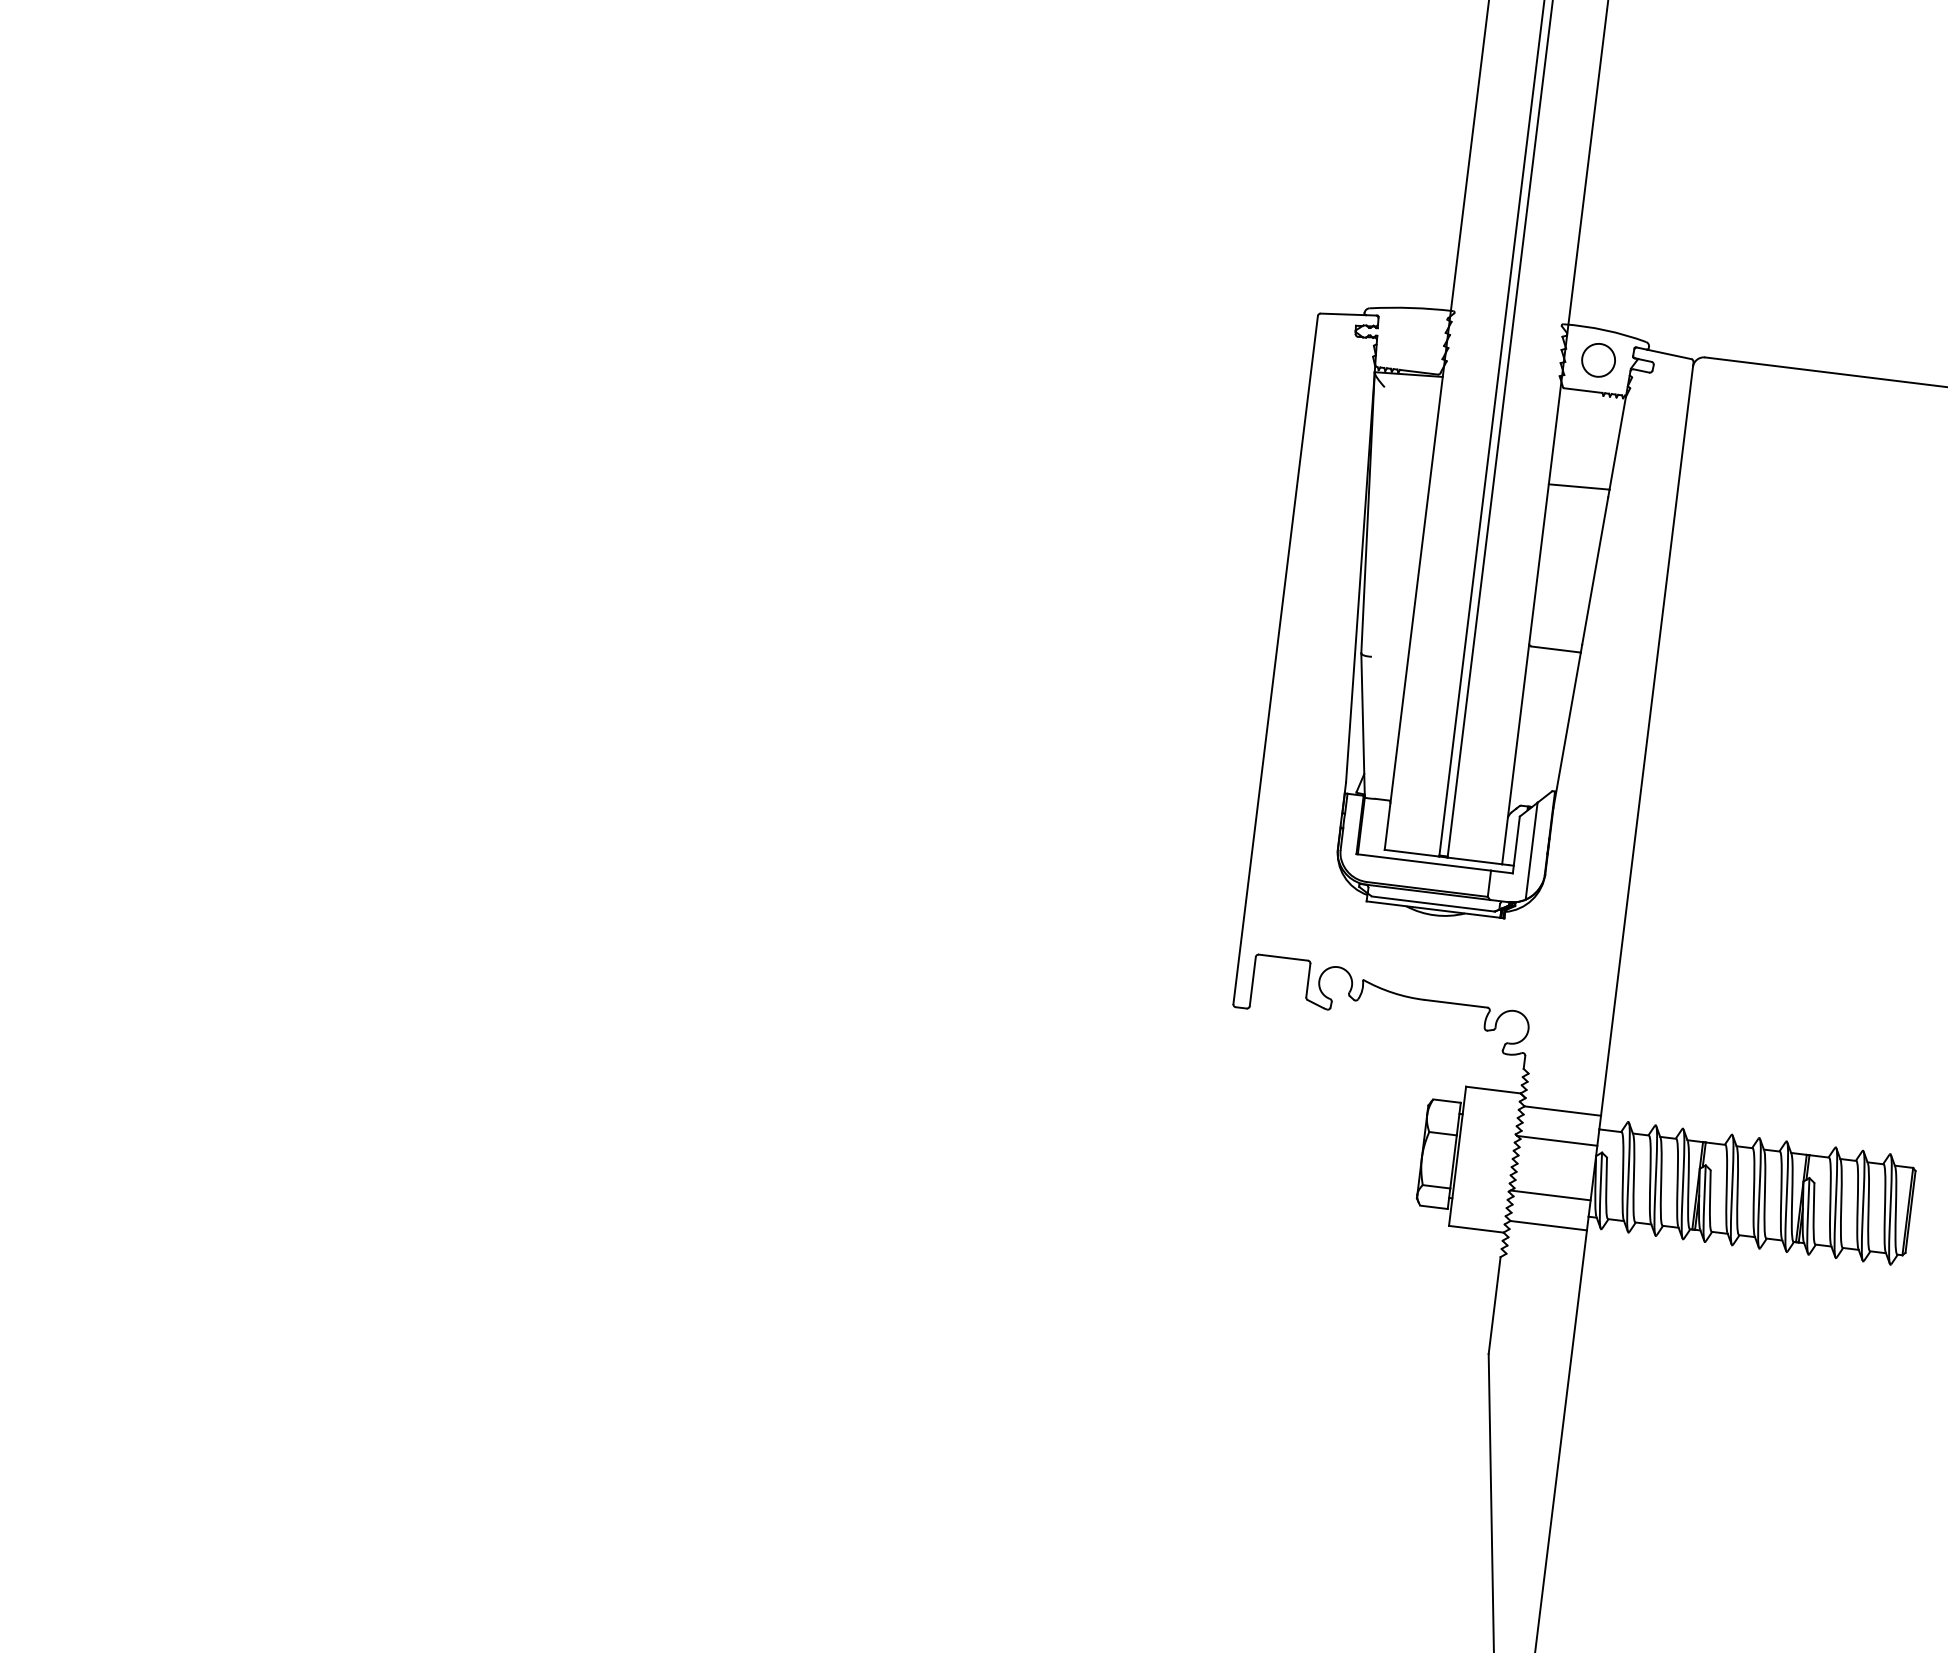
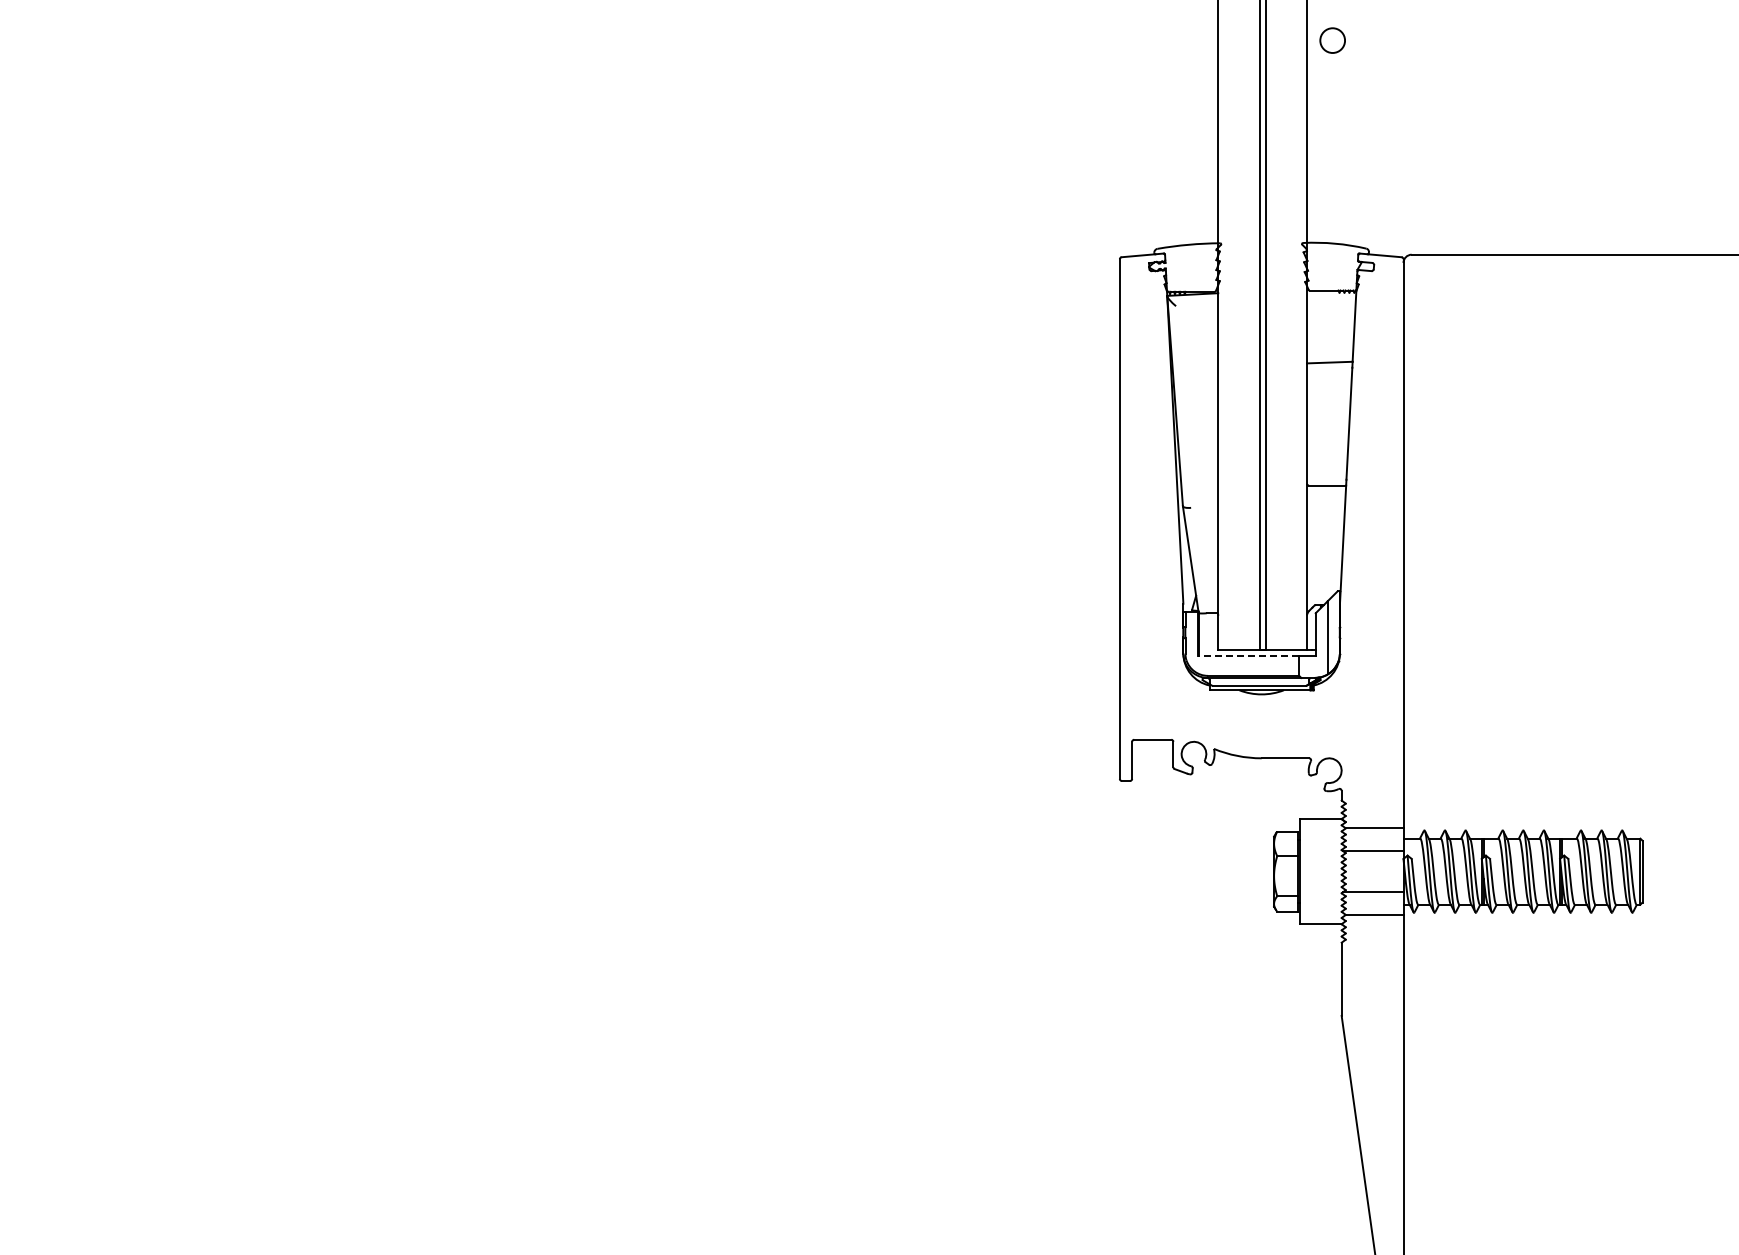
circle: (1598, 360) -> (1332, 40), moved
line: (1423, 862) -> (1248, 656), solid -> dashed

